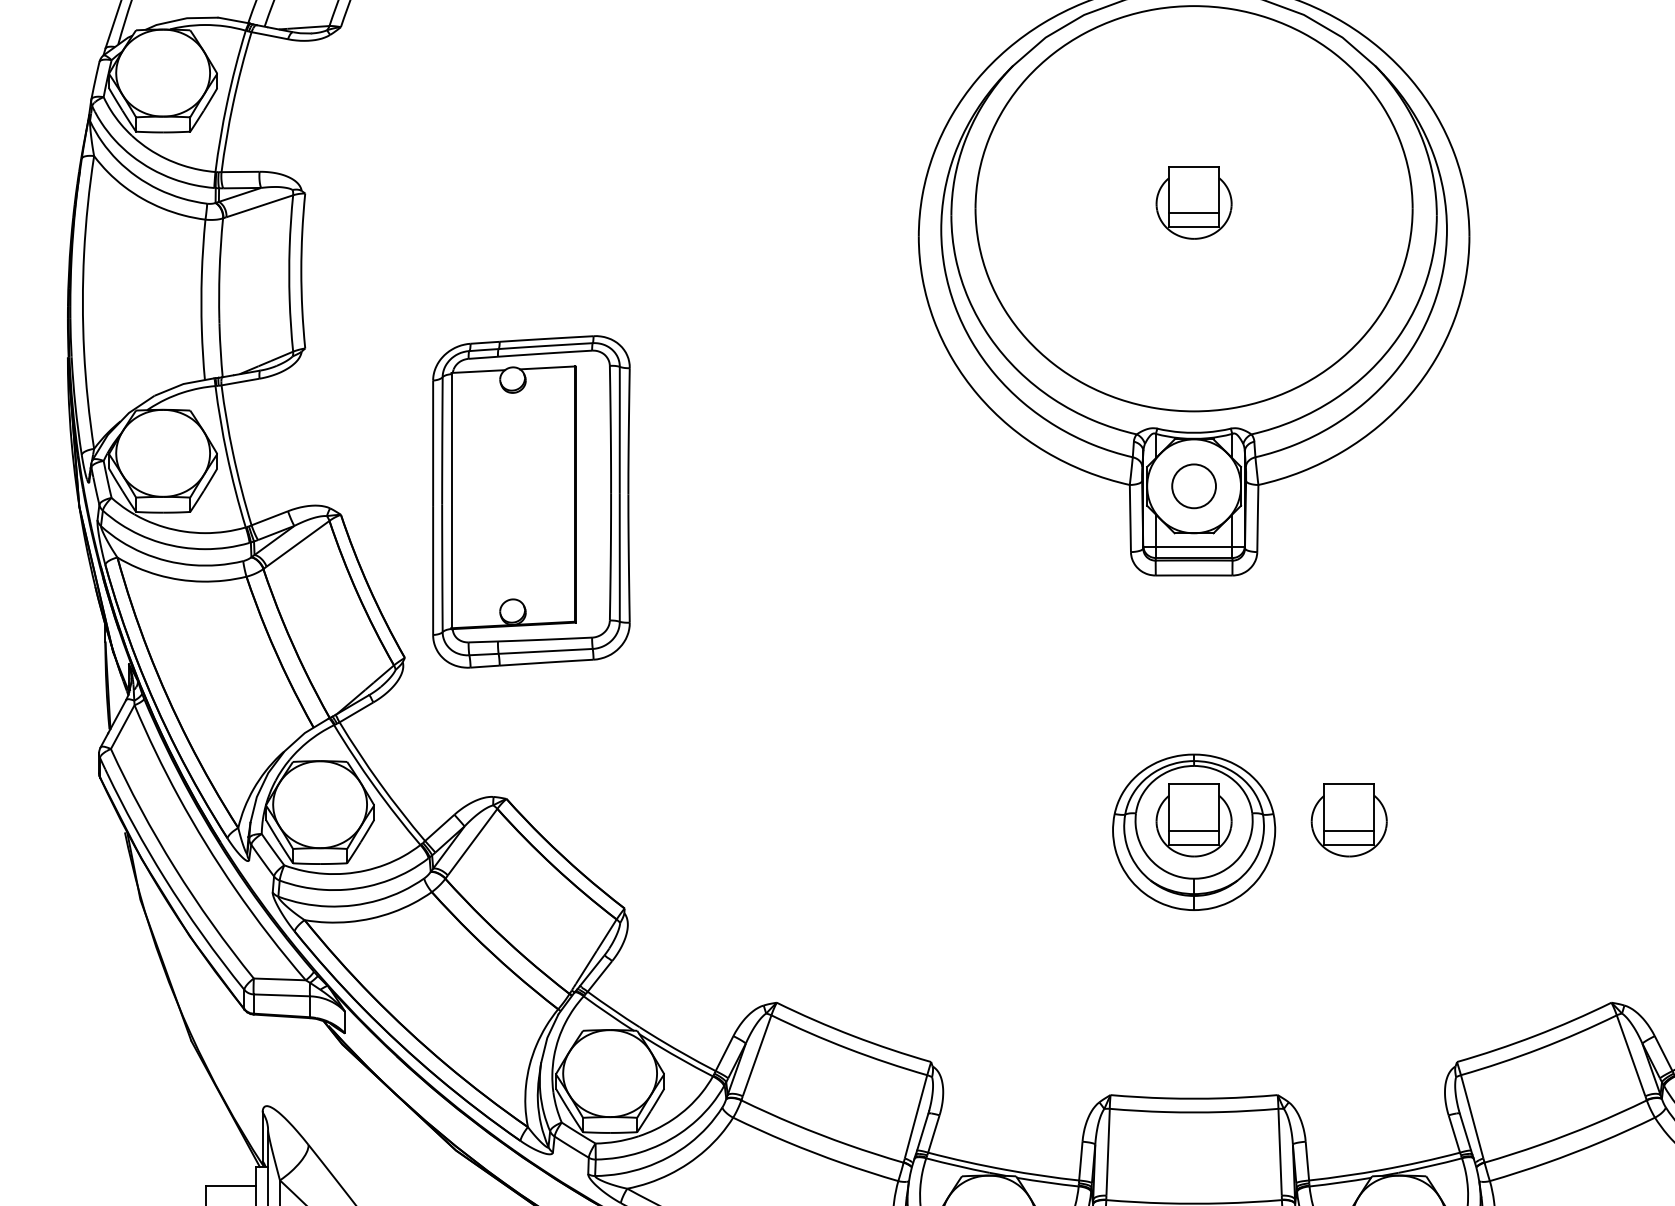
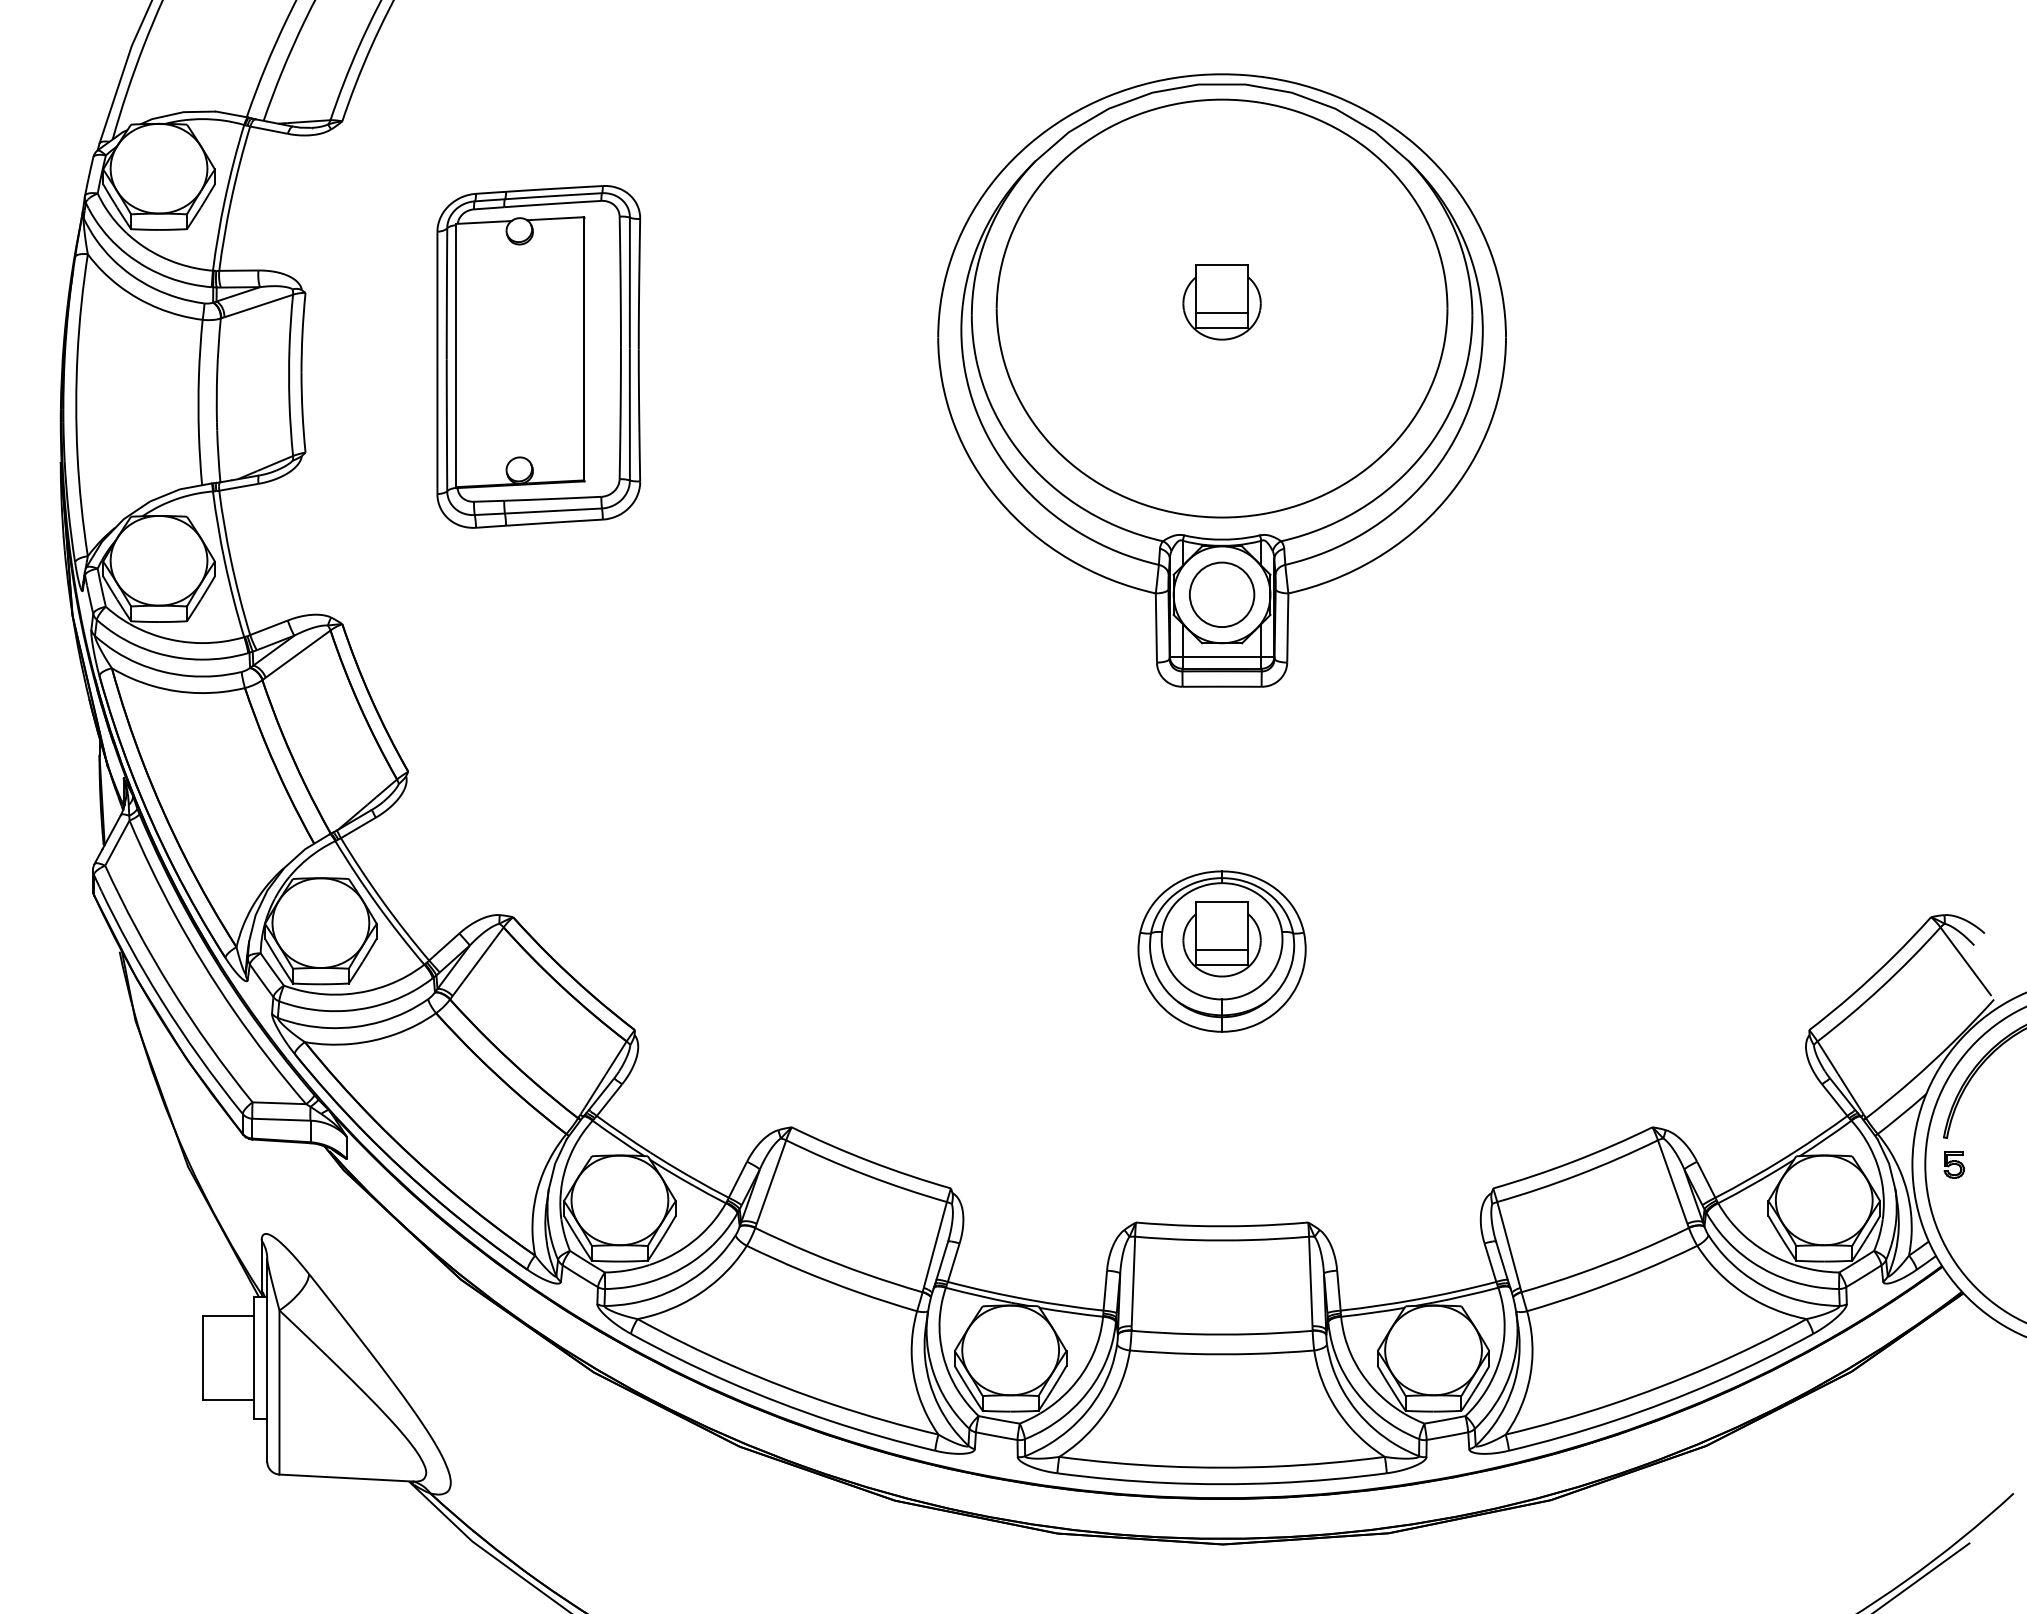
circle: (1193, 486) -> (1221, 594), size x1.43
part: (531, 501) -> (538, 356), moved
part: (1348, 820) -> (1381, 939), removed

